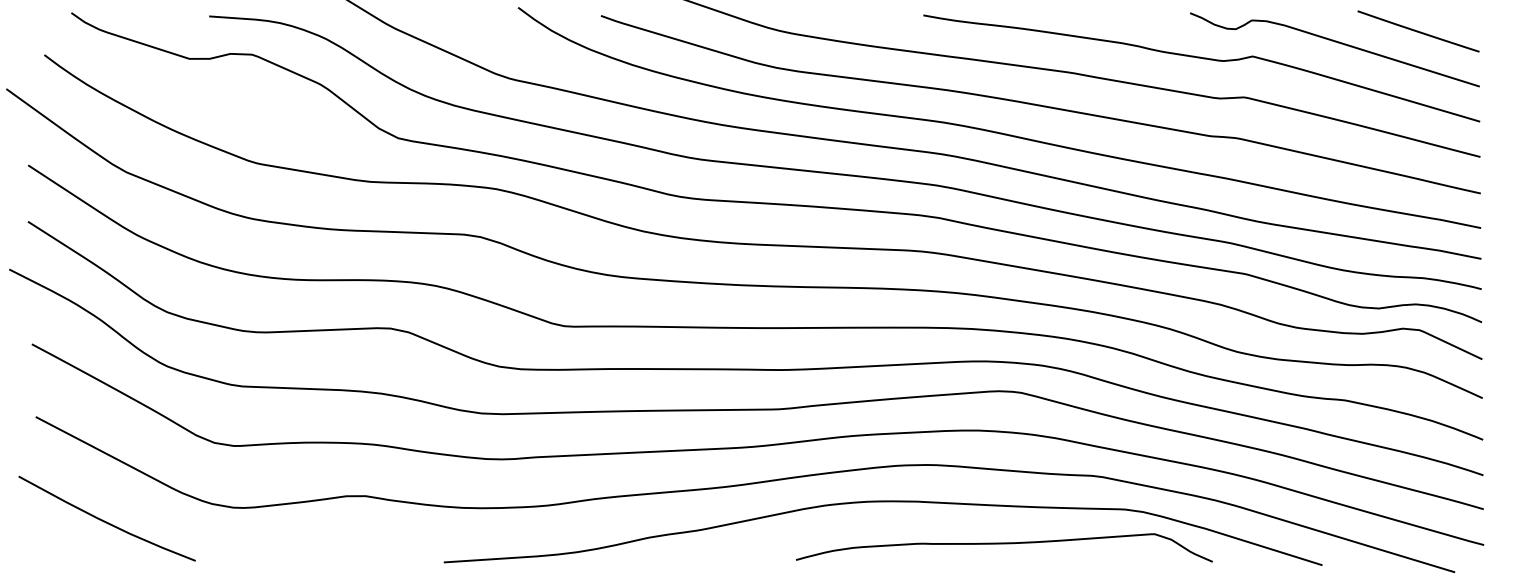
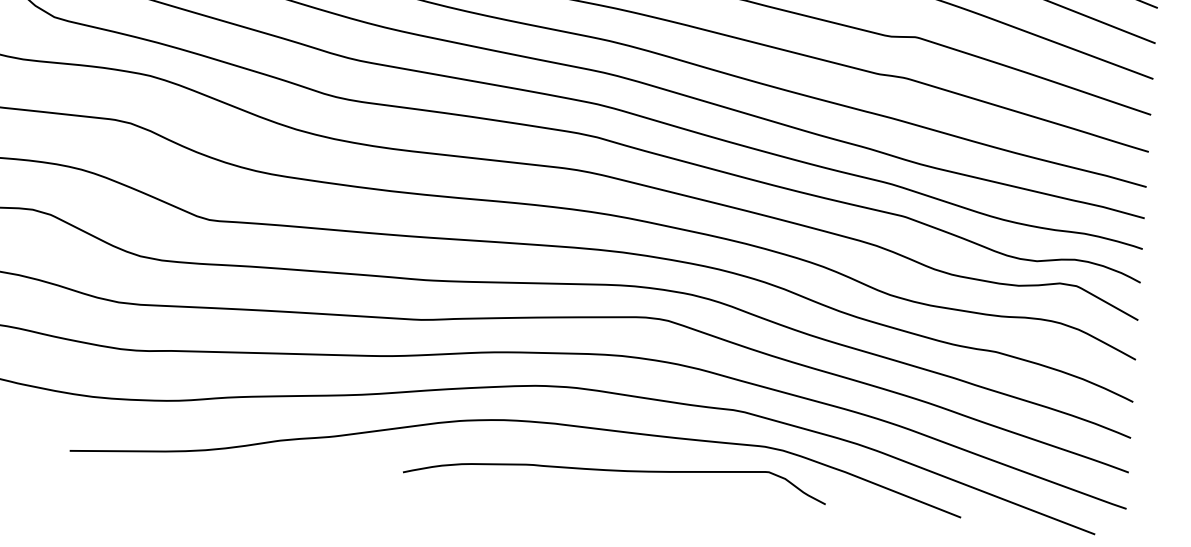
curve: (1004, 544) -> (615, 471), moved

